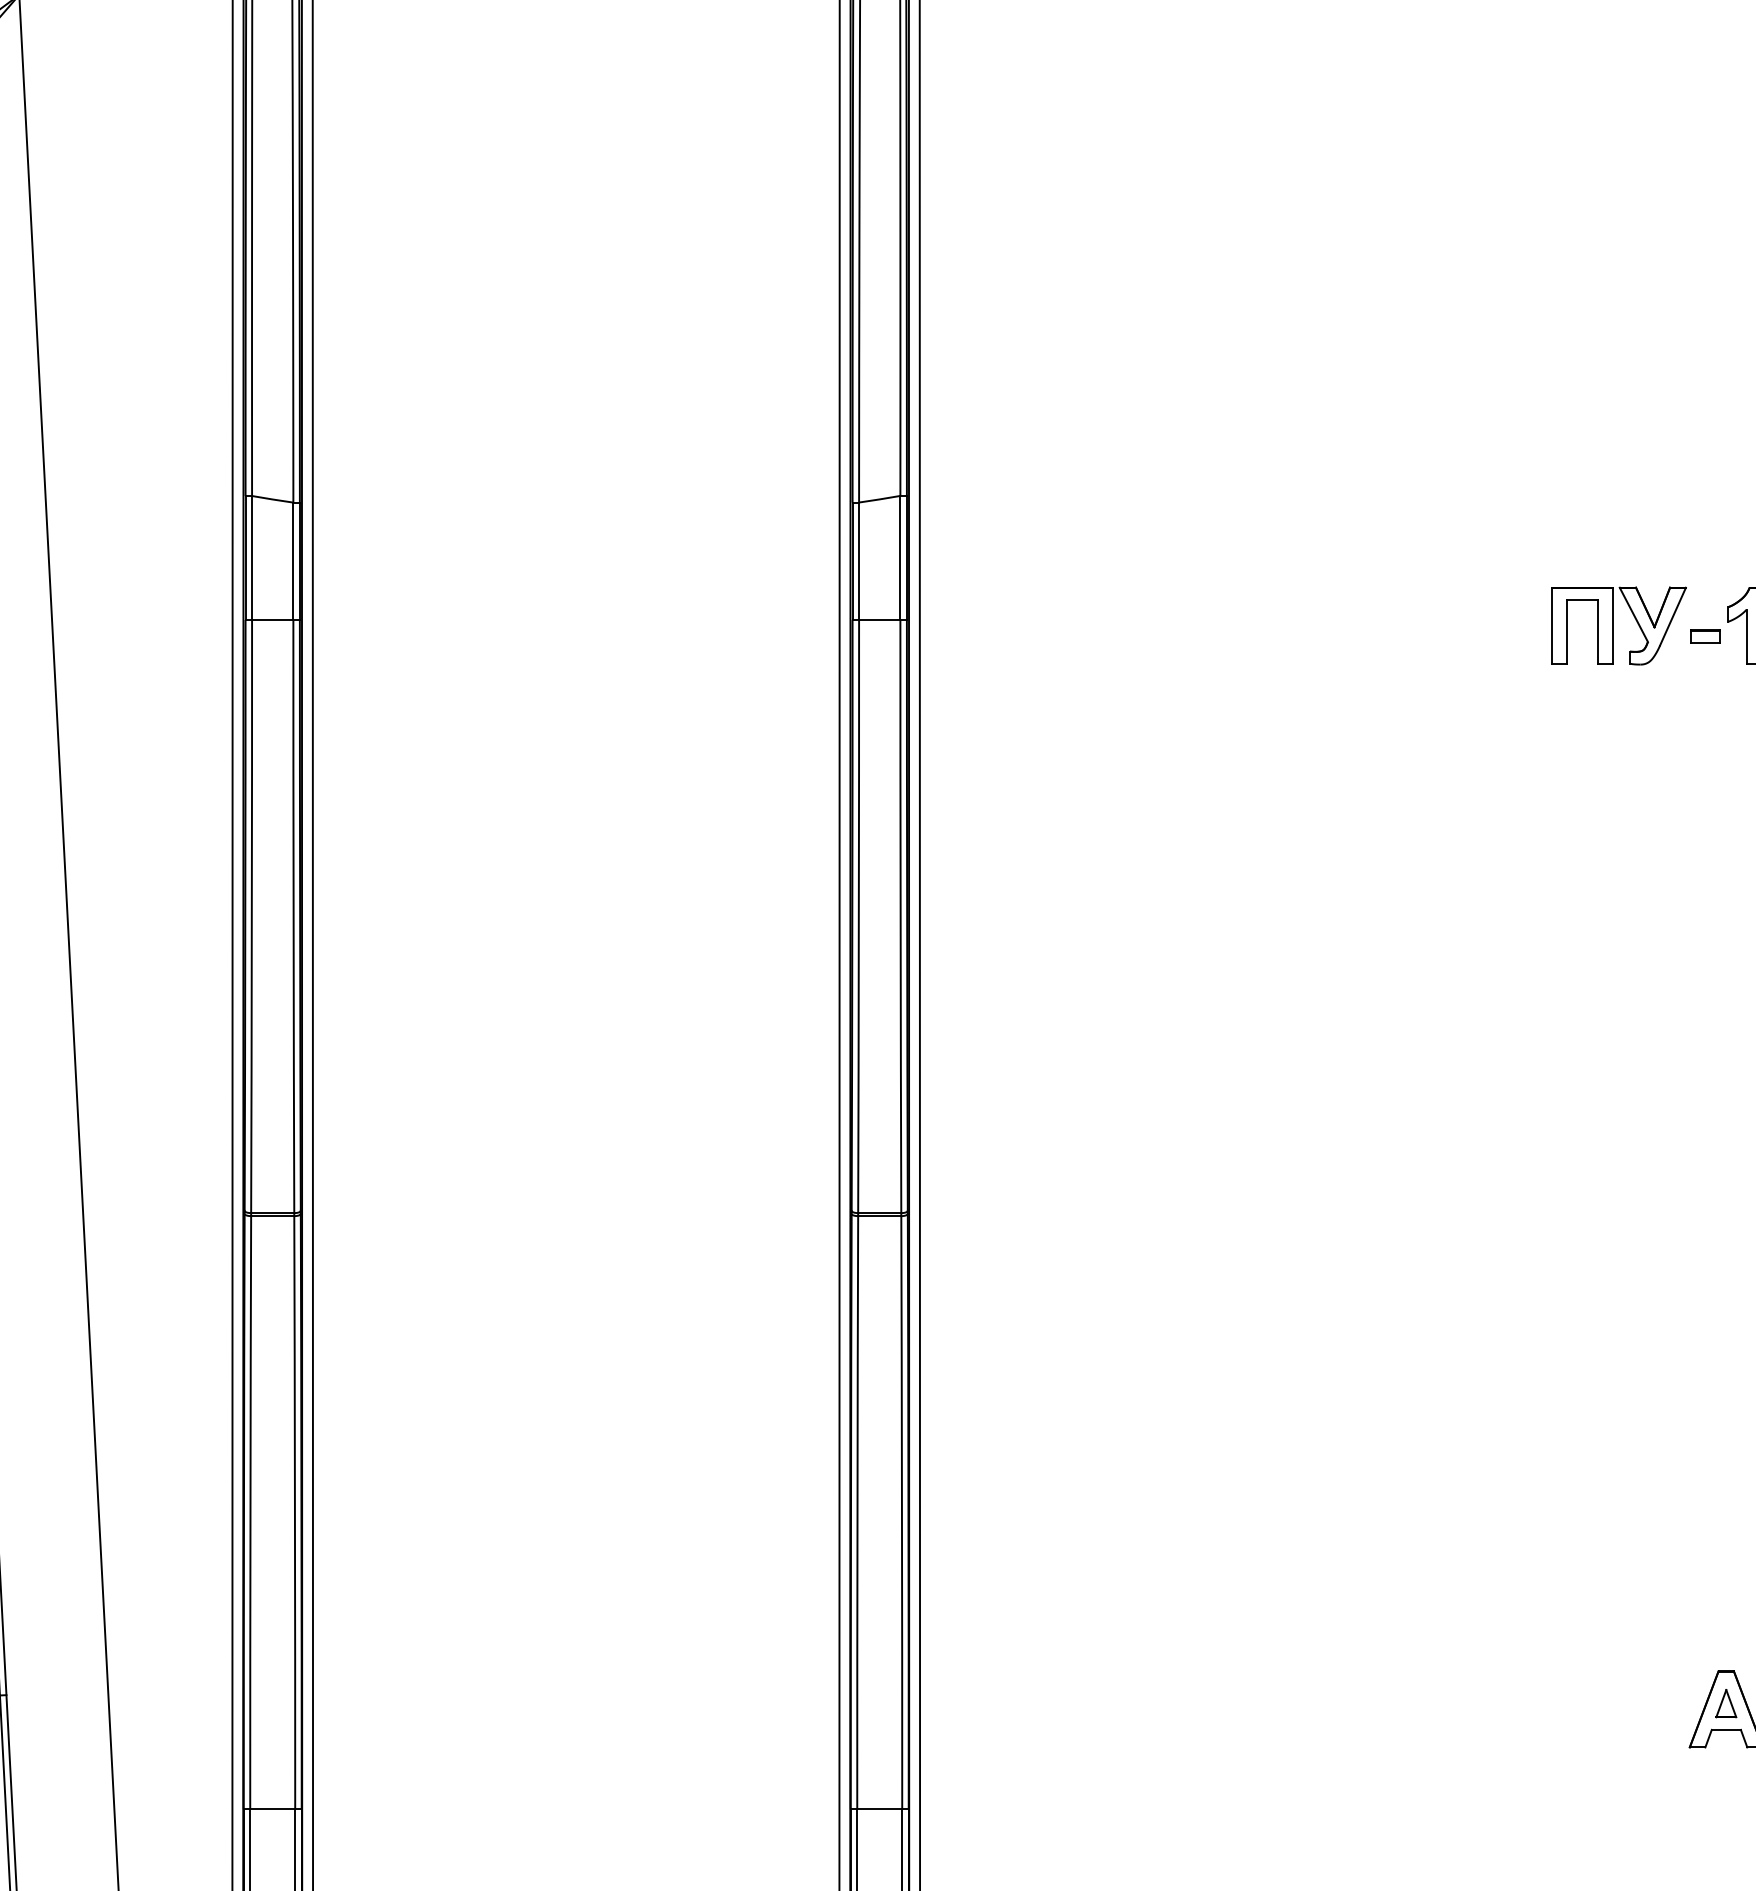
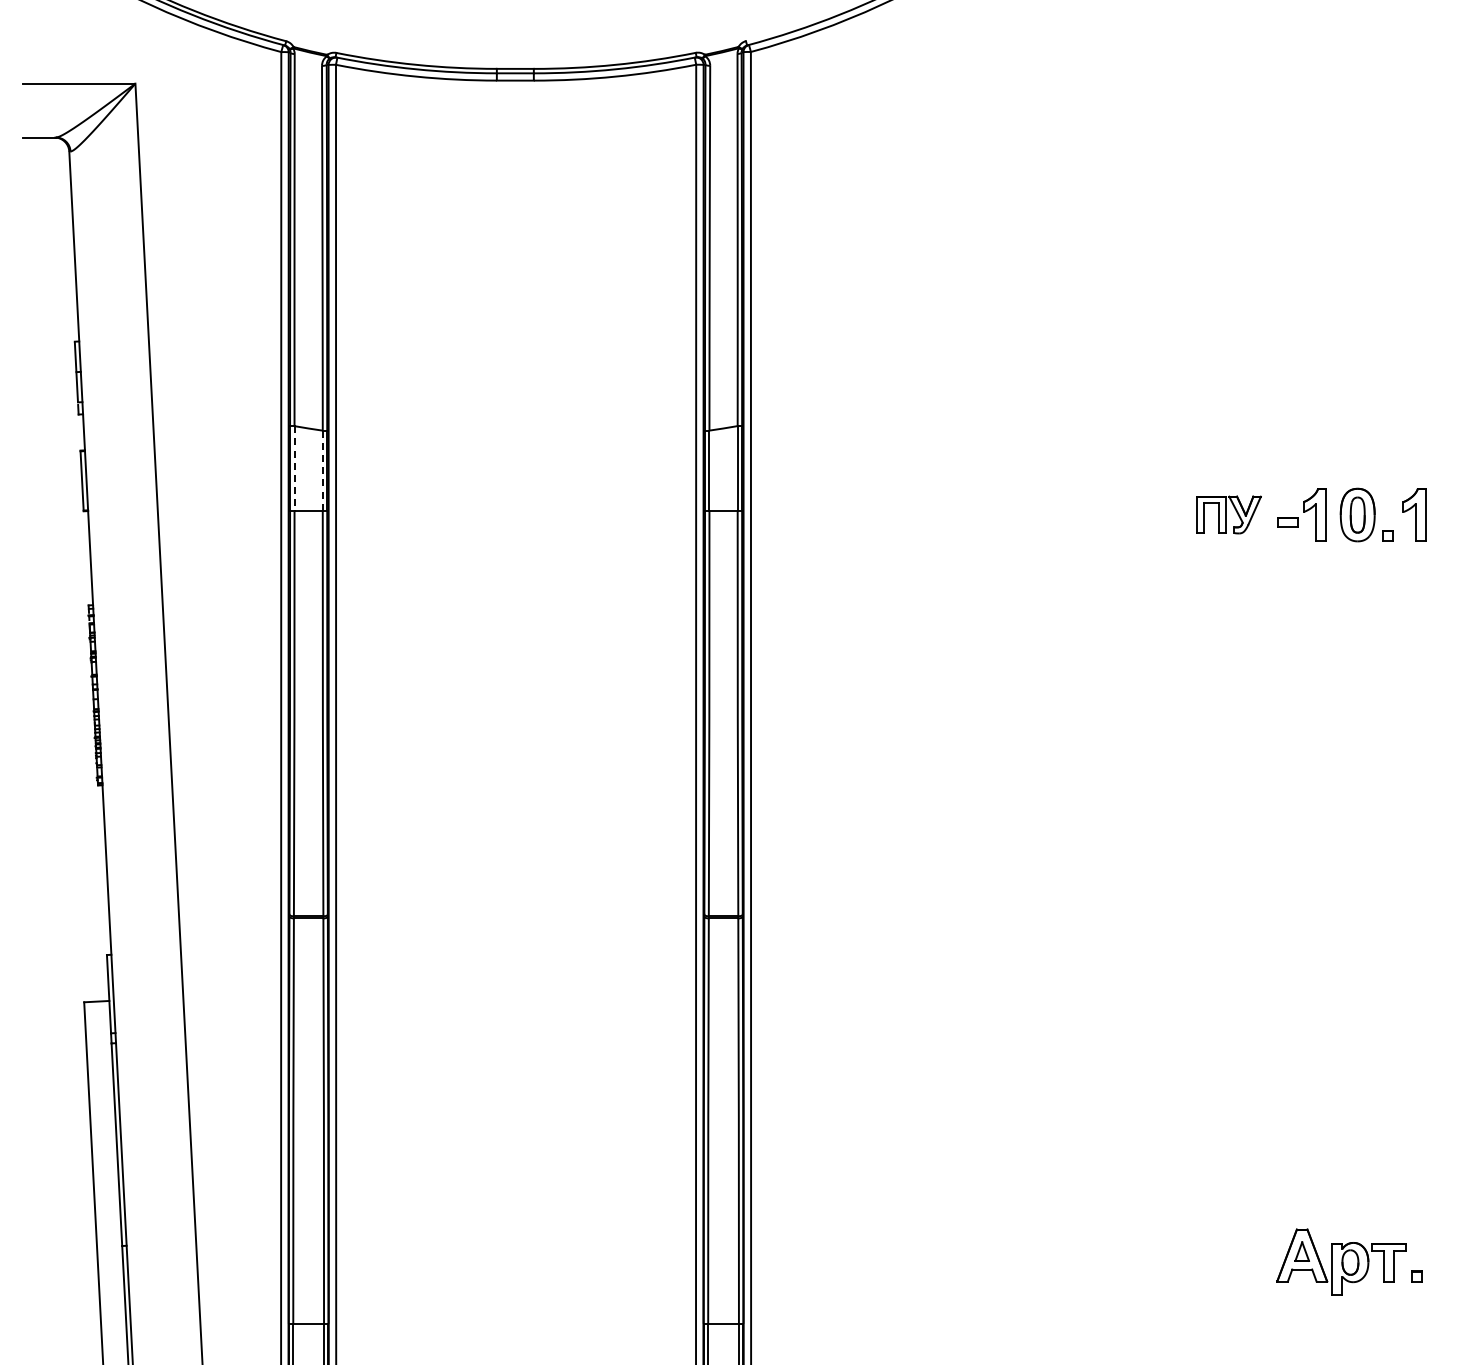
line: (252, 559) -> (294, 469), solid -> dashed
line: (292, 560) -> (322, 470), solid -> dashed
part: (1618, 625) -> (1228, 514), size x0.7

